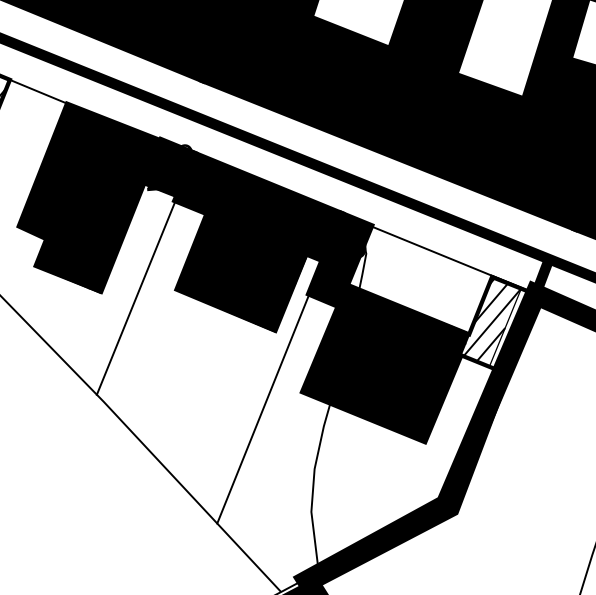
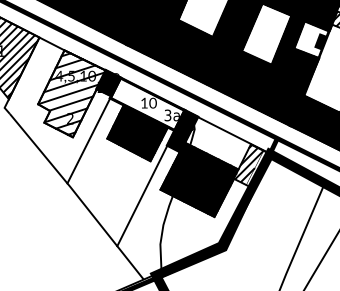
fill: (89, 196) -> (71, 93), removed
fill: (258, 205) -> (147, 103), removed

